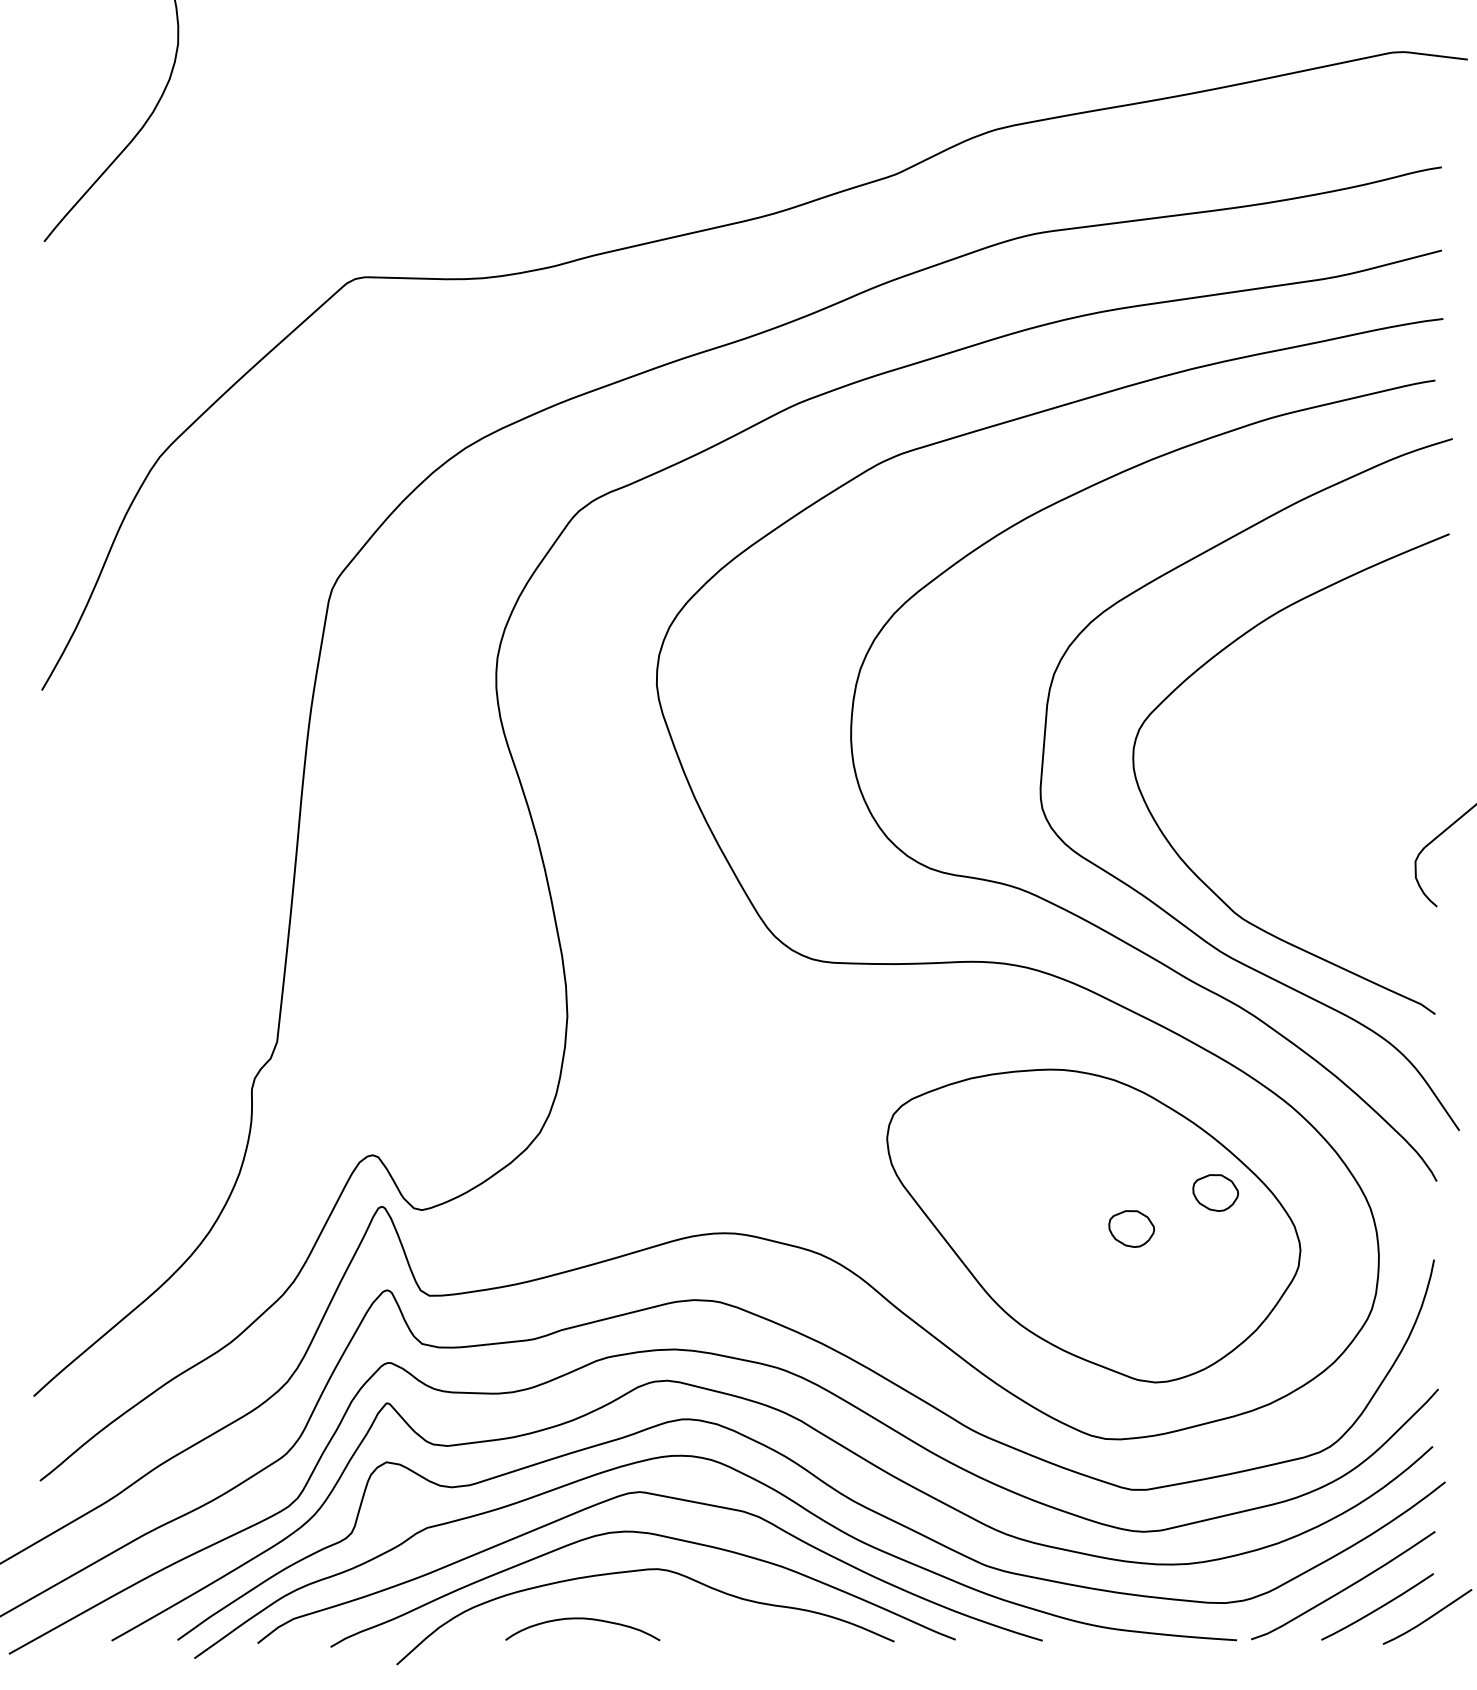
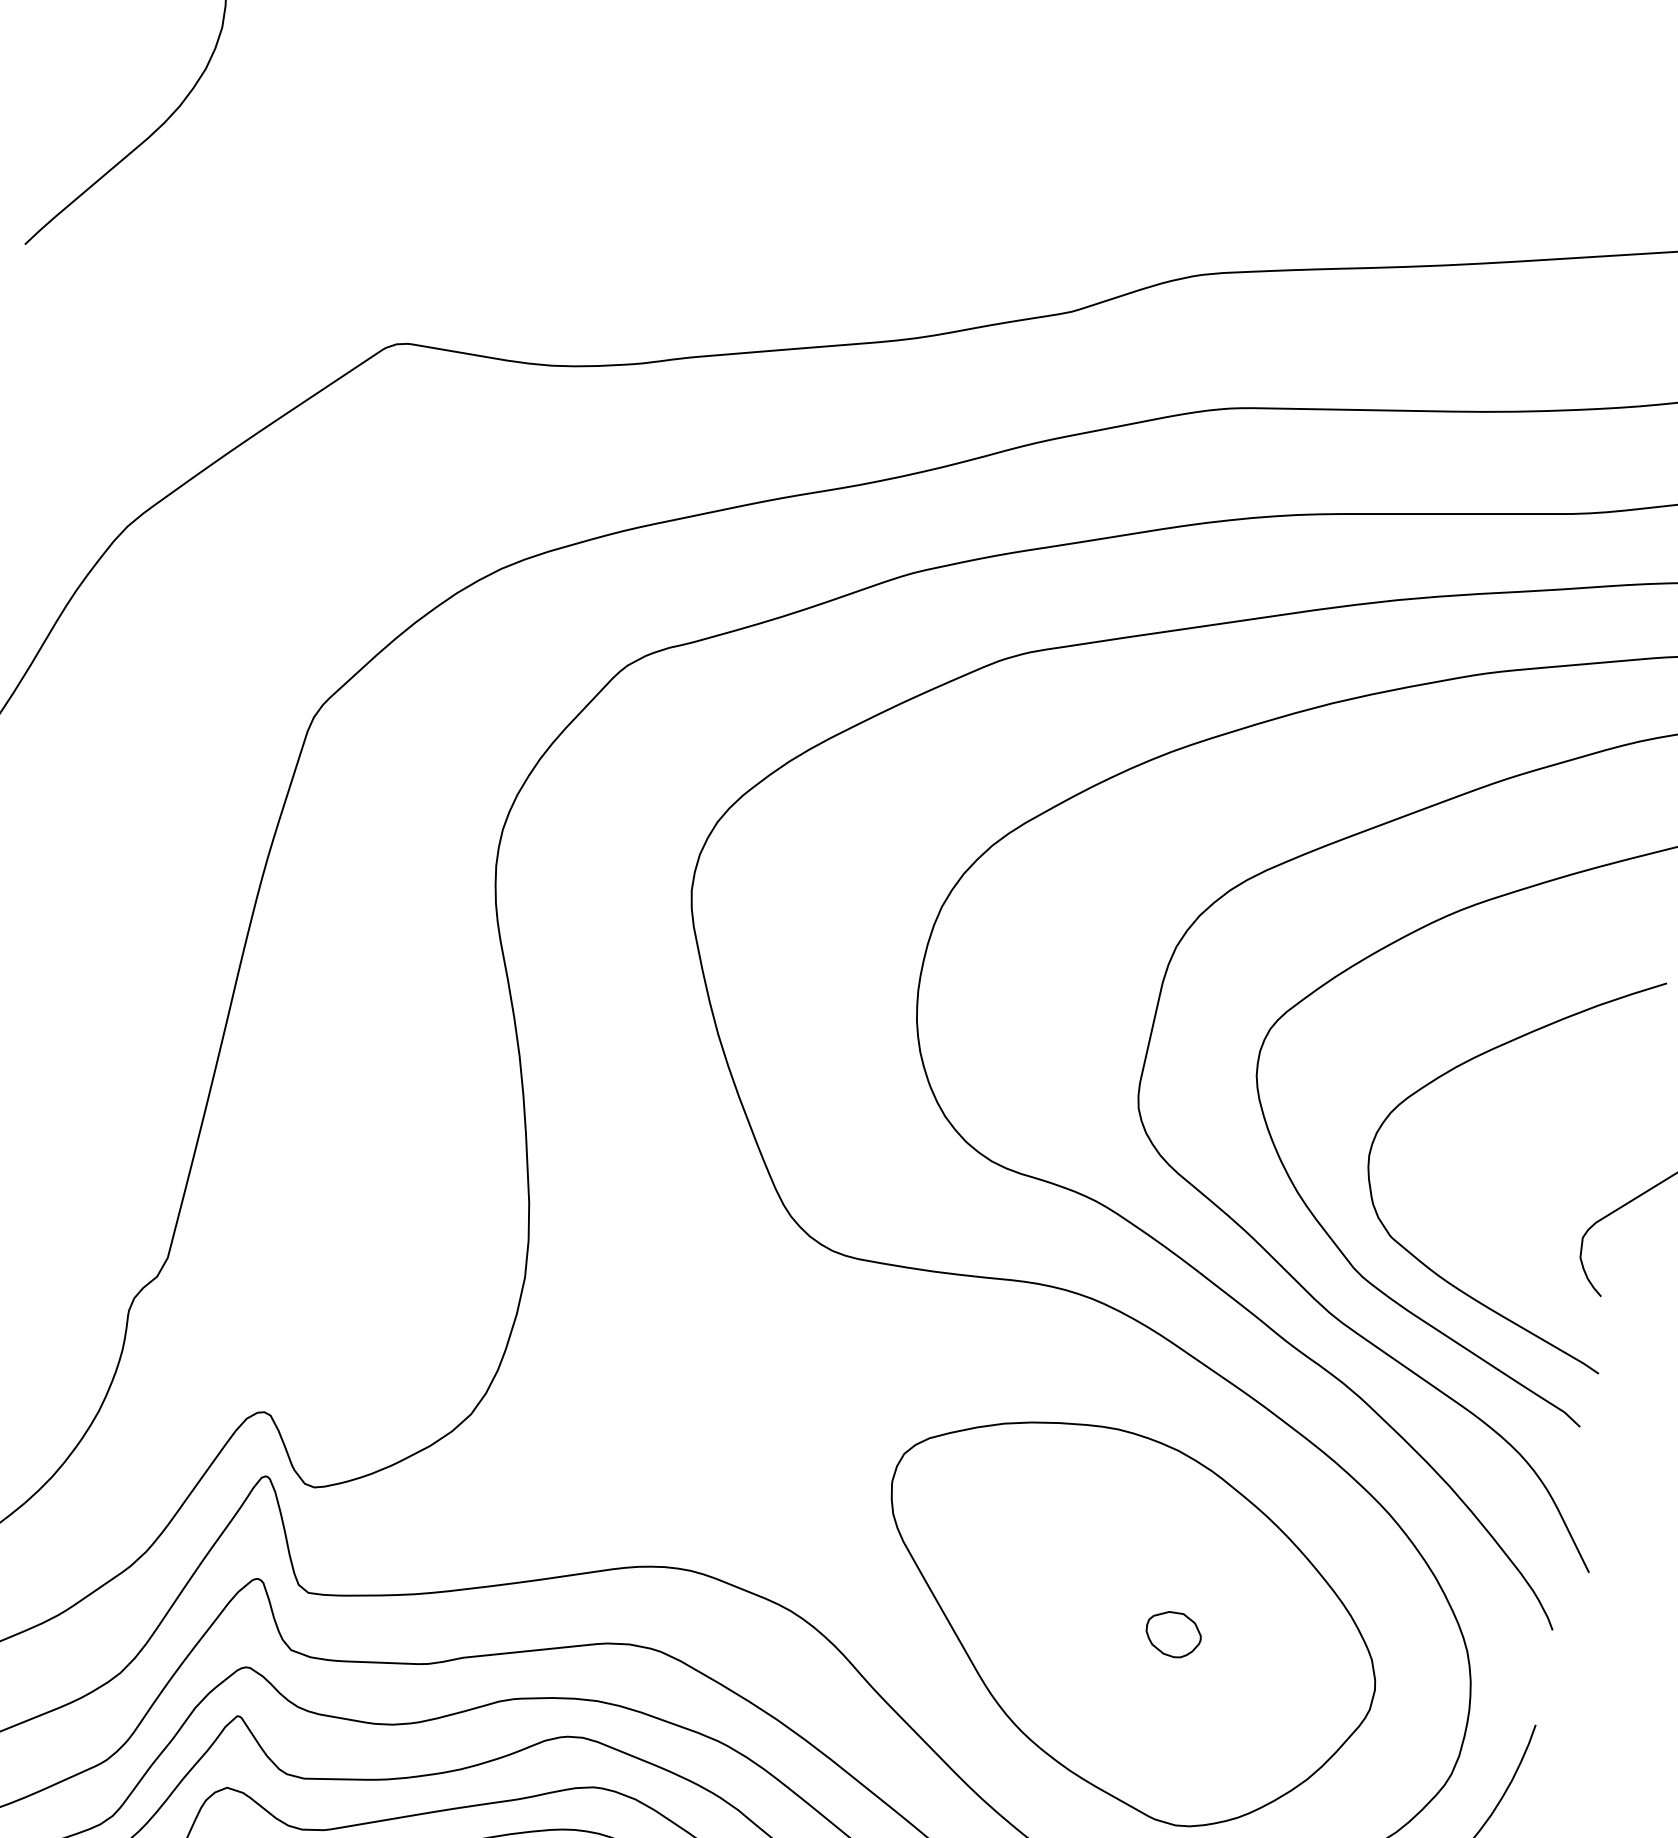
curve: (1289, 743) -> (1450, 1072), added
part: (1215, 1192) -> (1281, 1605), removed

